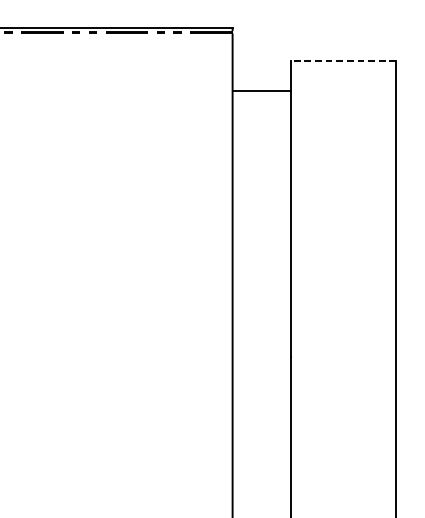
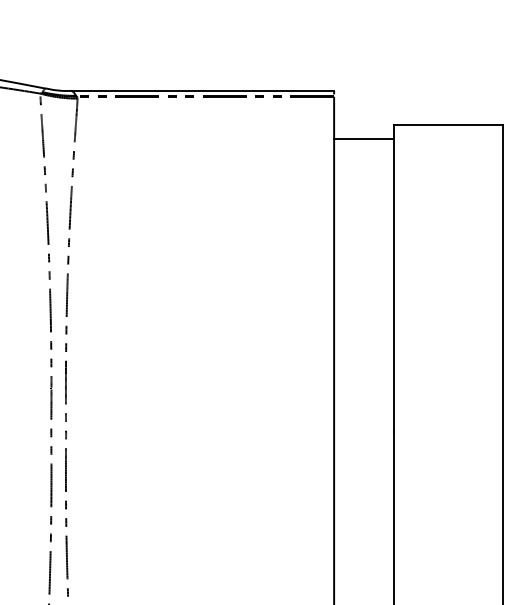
line: (343, 61) -> (448, 125), dashed -> solid
line: (261, 91) -> (364, 139), moved

